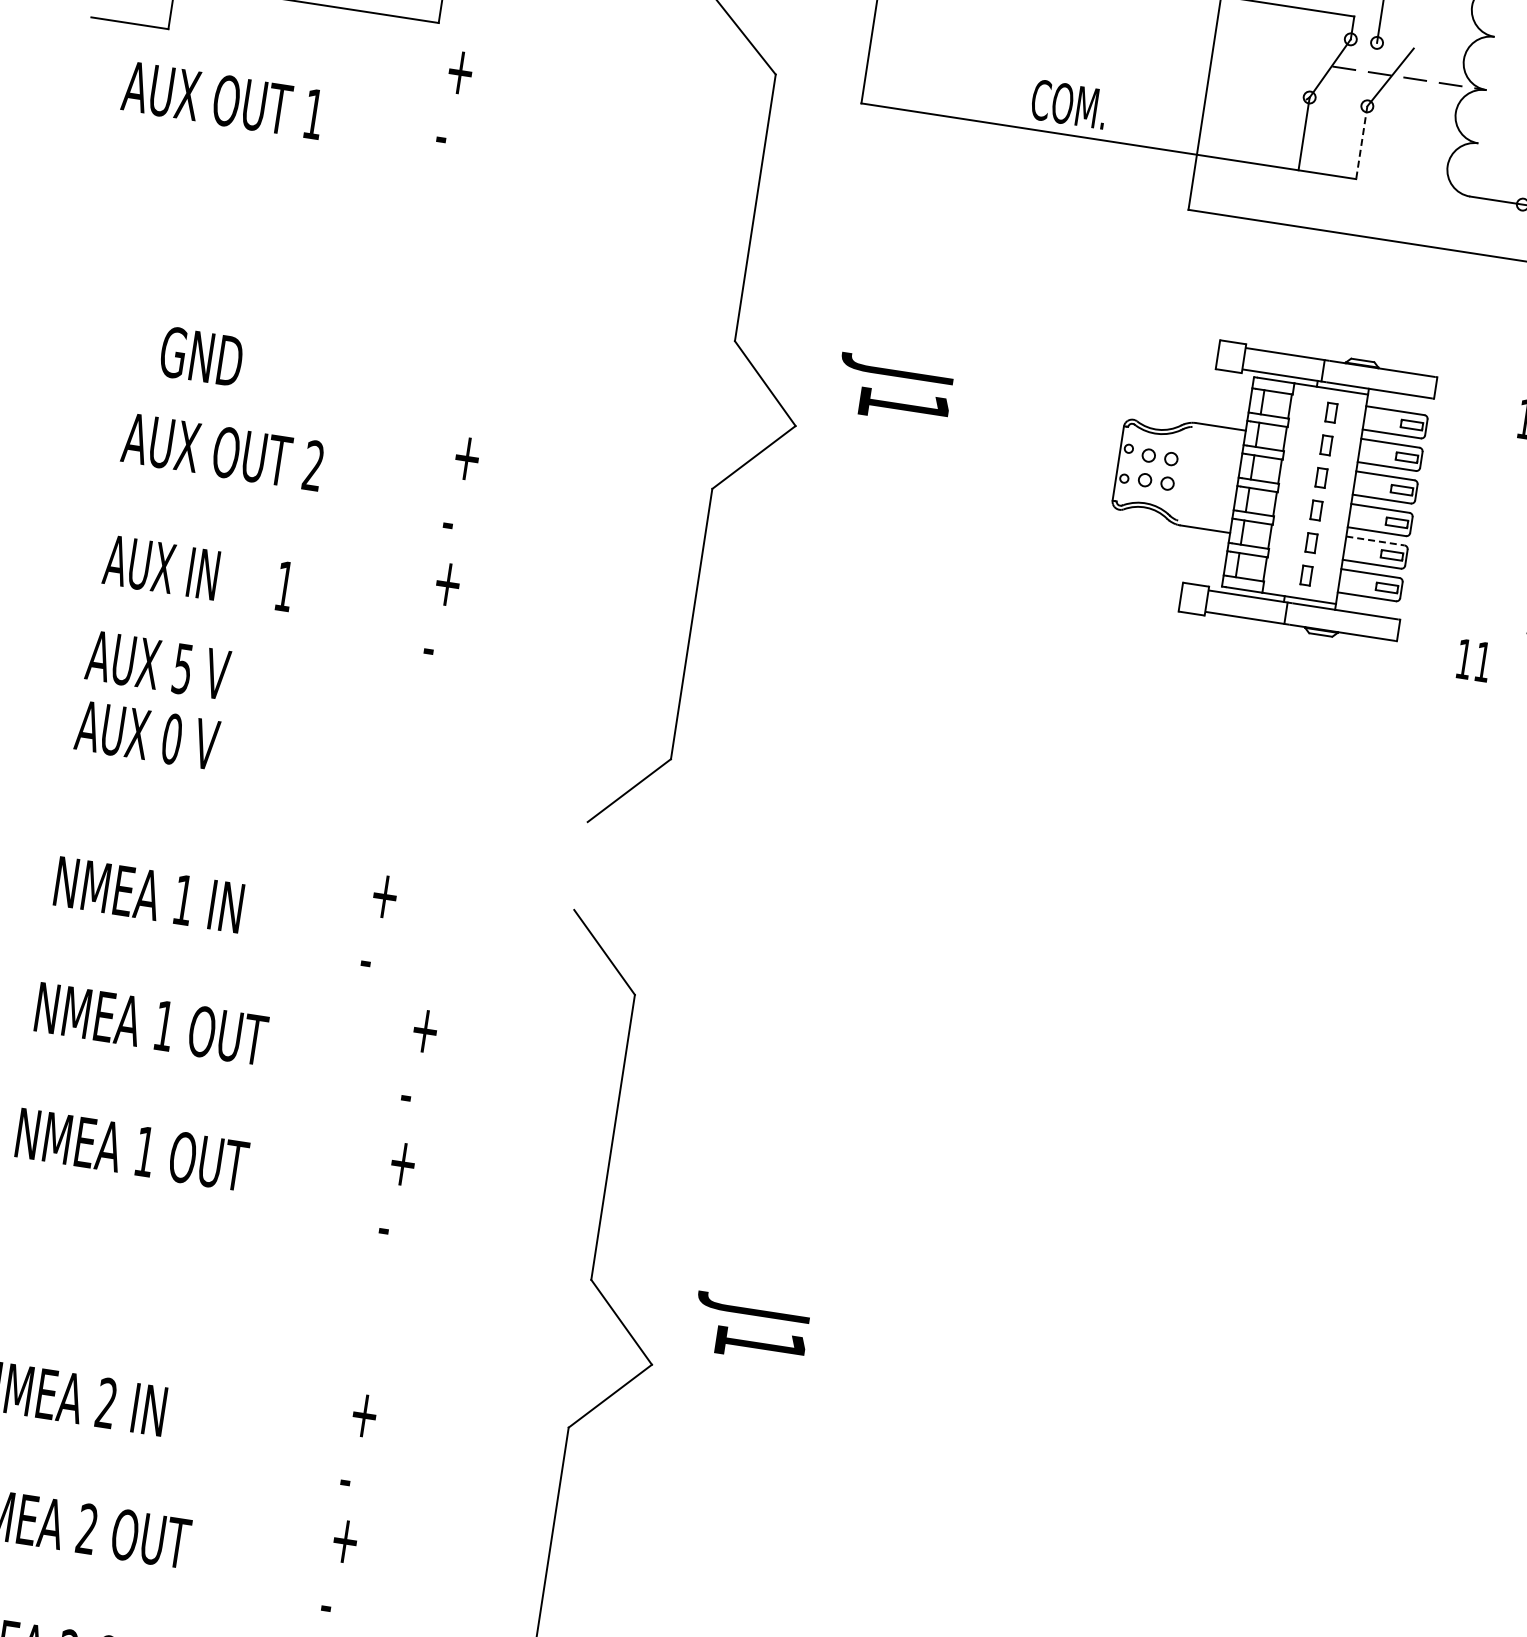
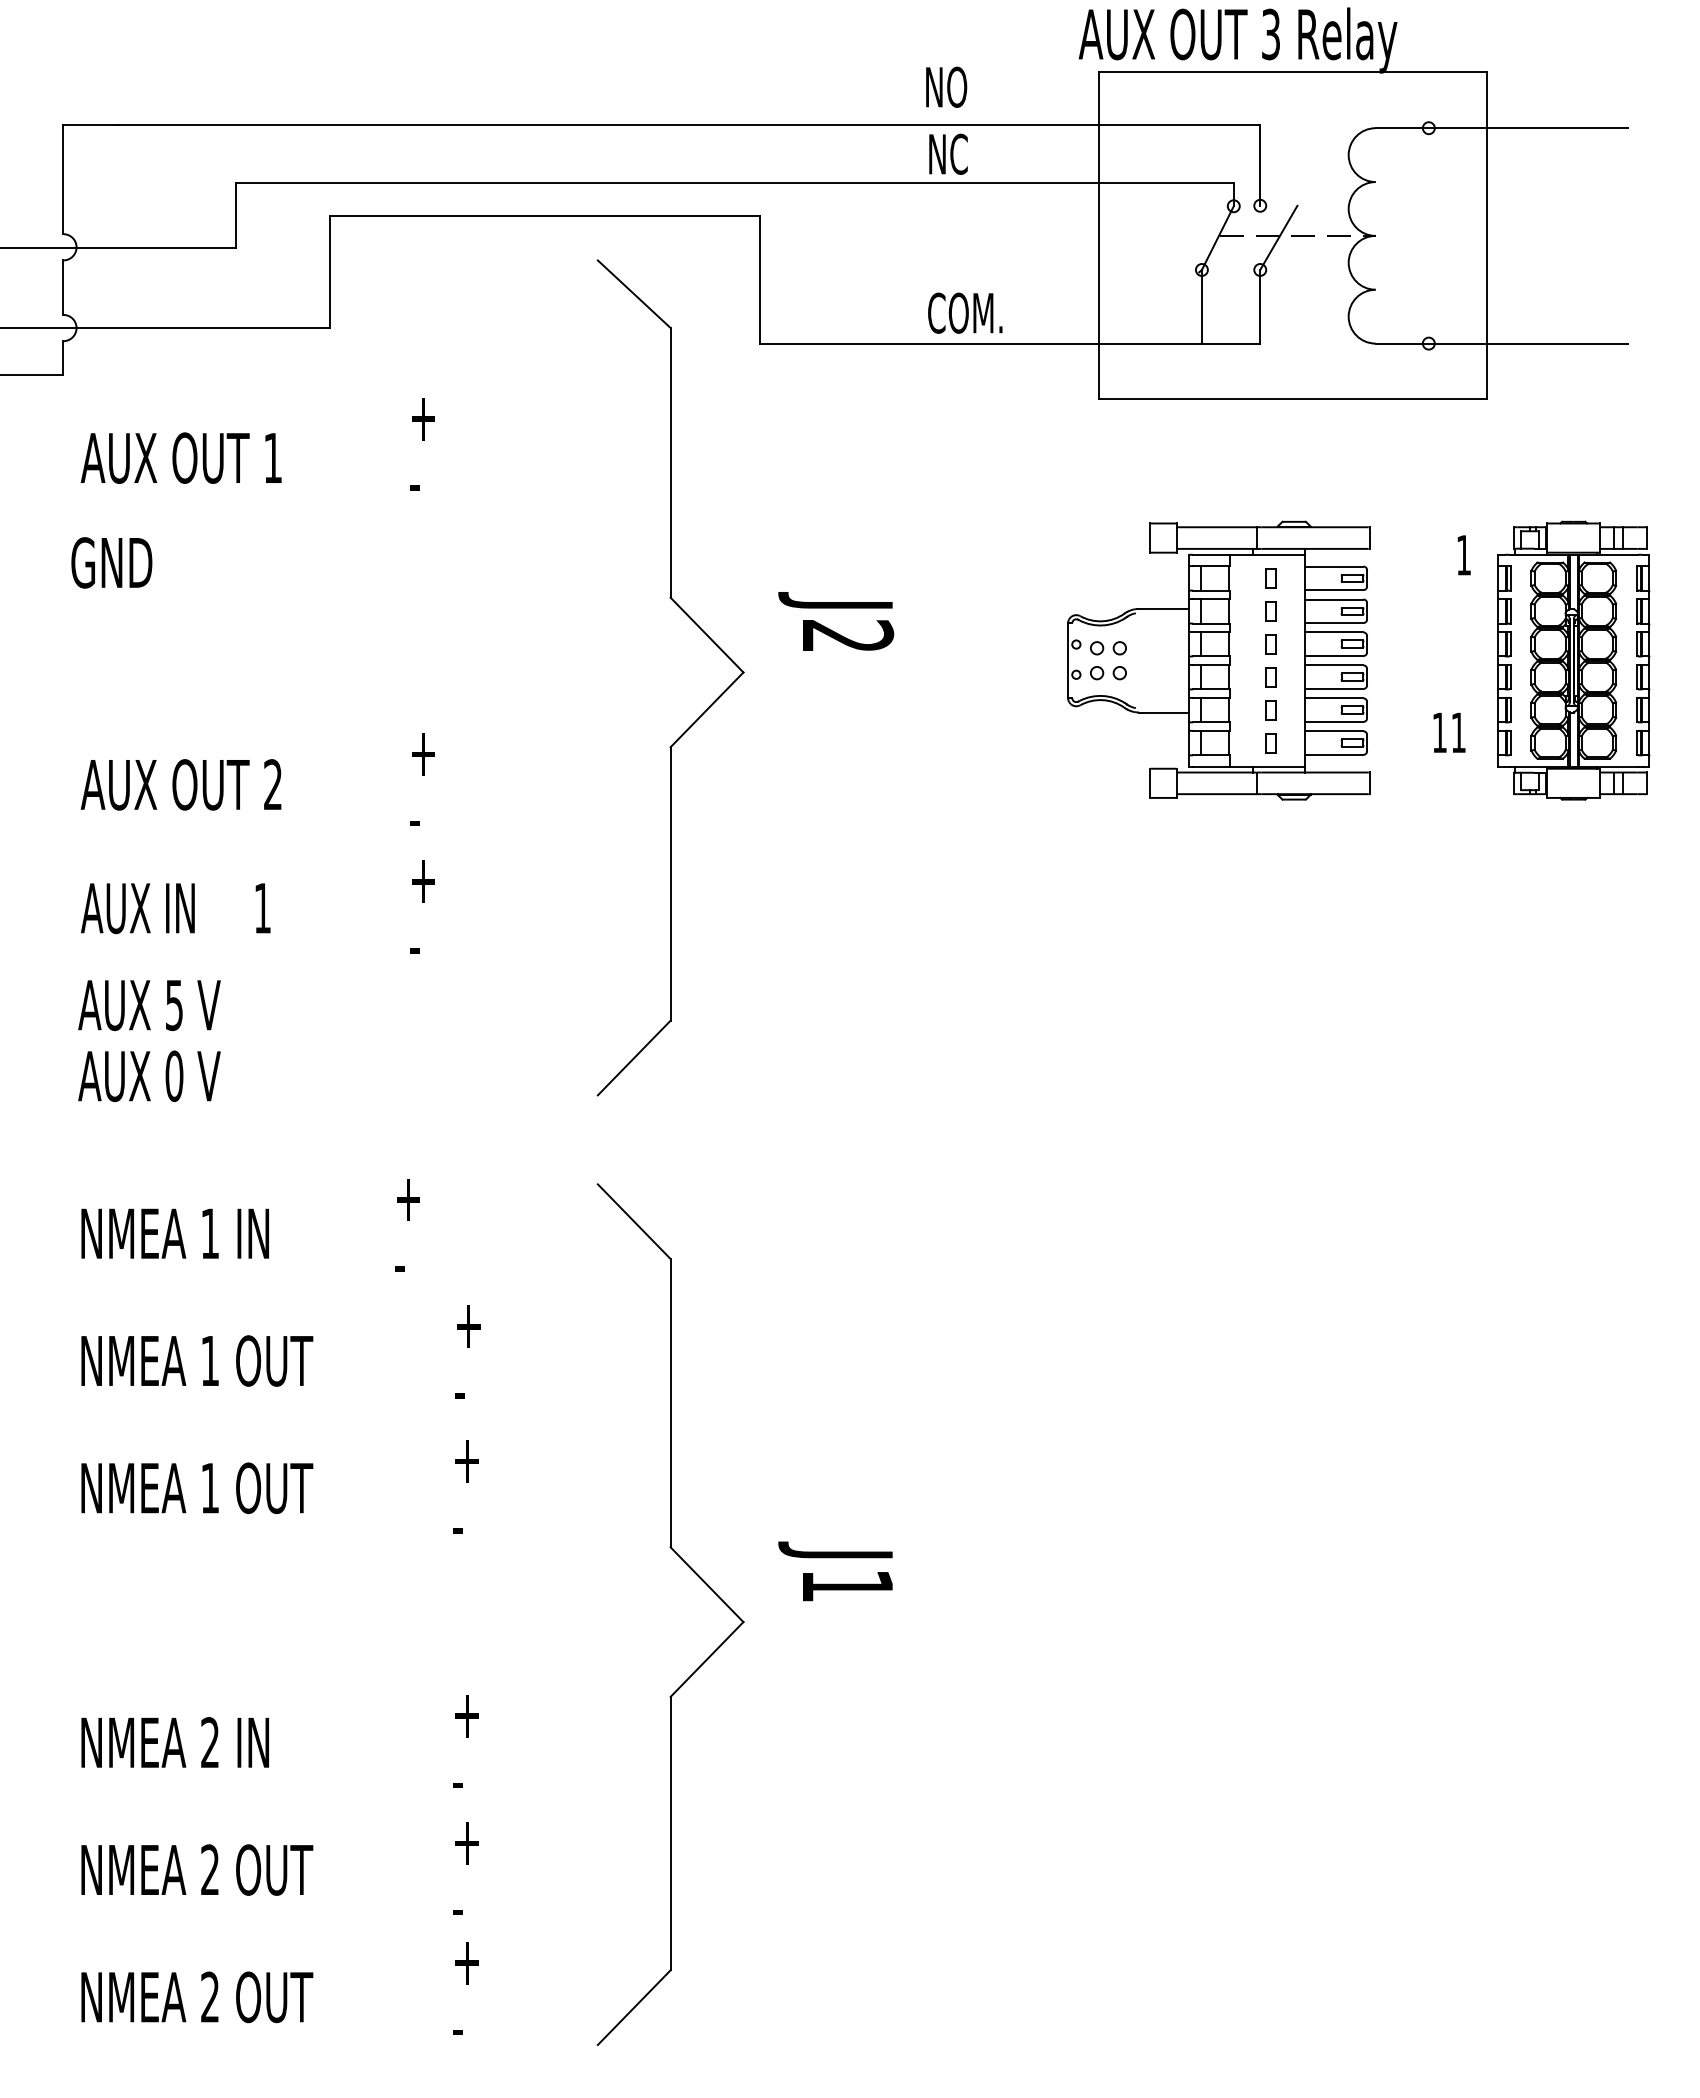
text: (455, 97) -> (422, 444), moved
text: (222, 99) -> (180, 457), moved
line: (1362, 142) -> (1260, 306), dashed -> solid
text: (201, 356) -> (111, 562), moved
text: (905, 405) -> (848, 635), J1 -> J2
line: (1375, 541) -> (1334, 698), dashed -> solid
text: (1474, 660) -> (1449, 732), moved

